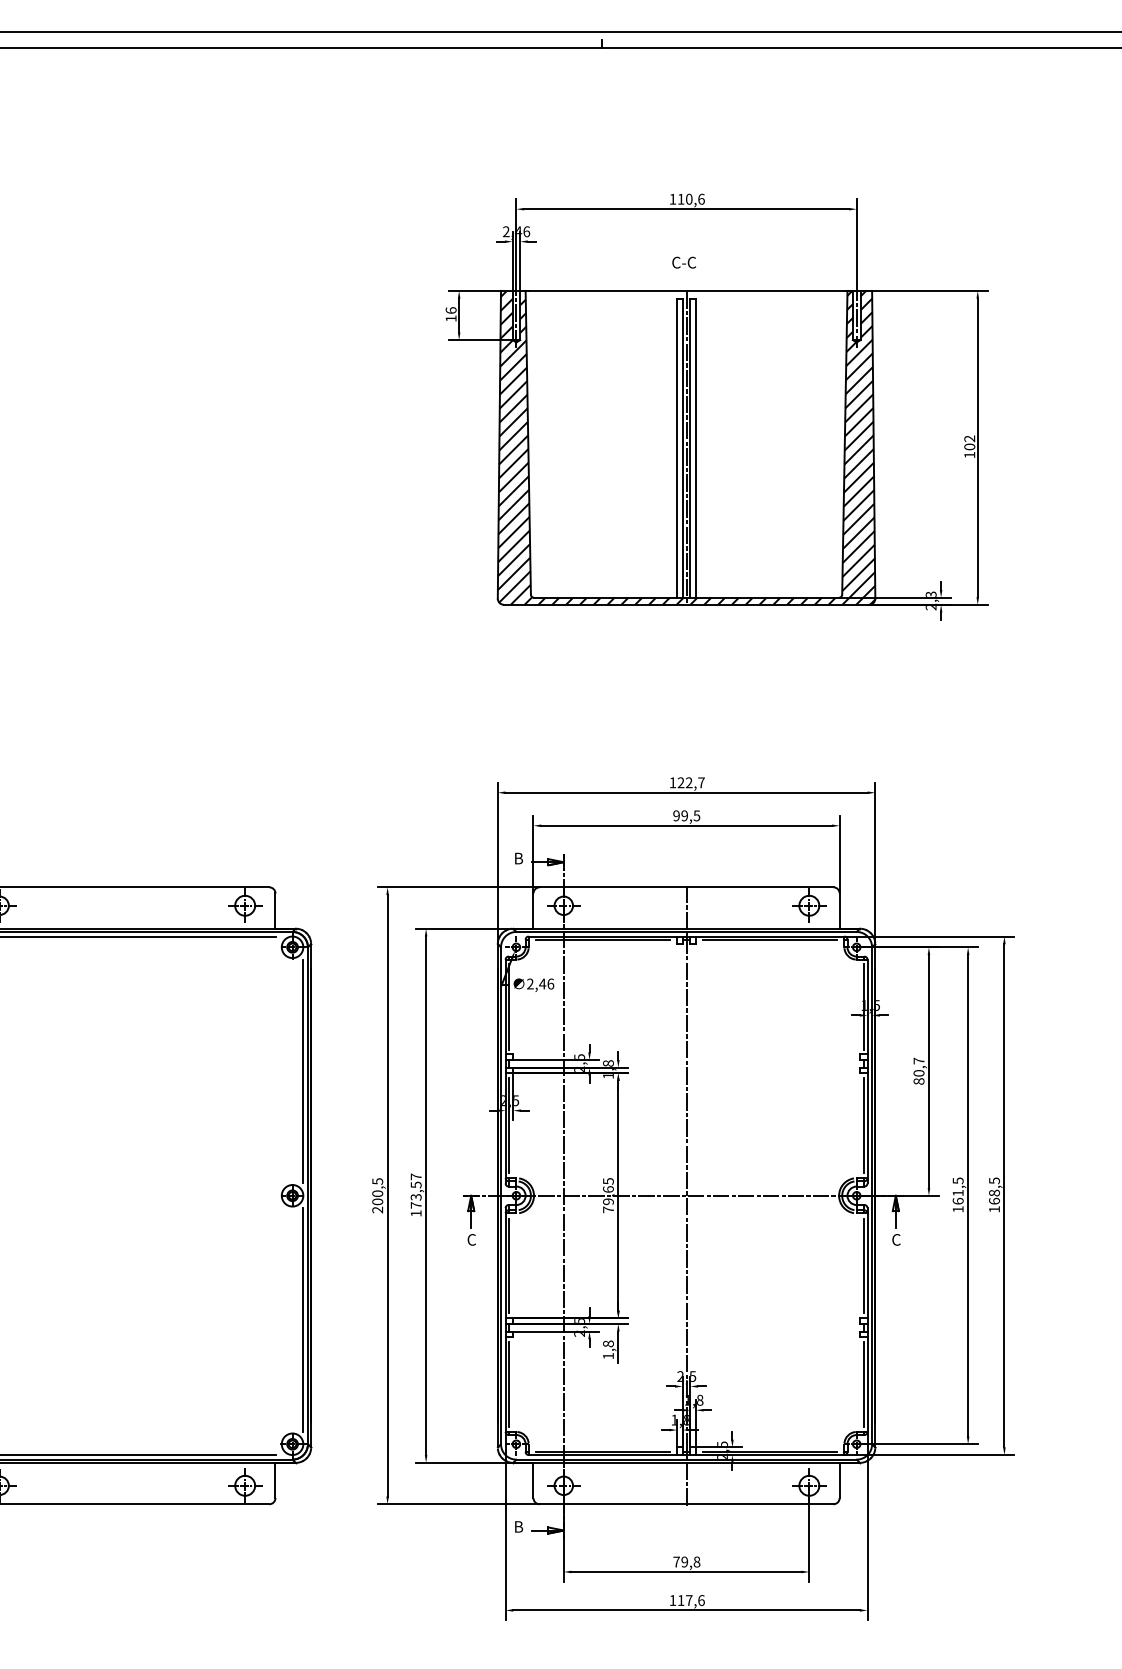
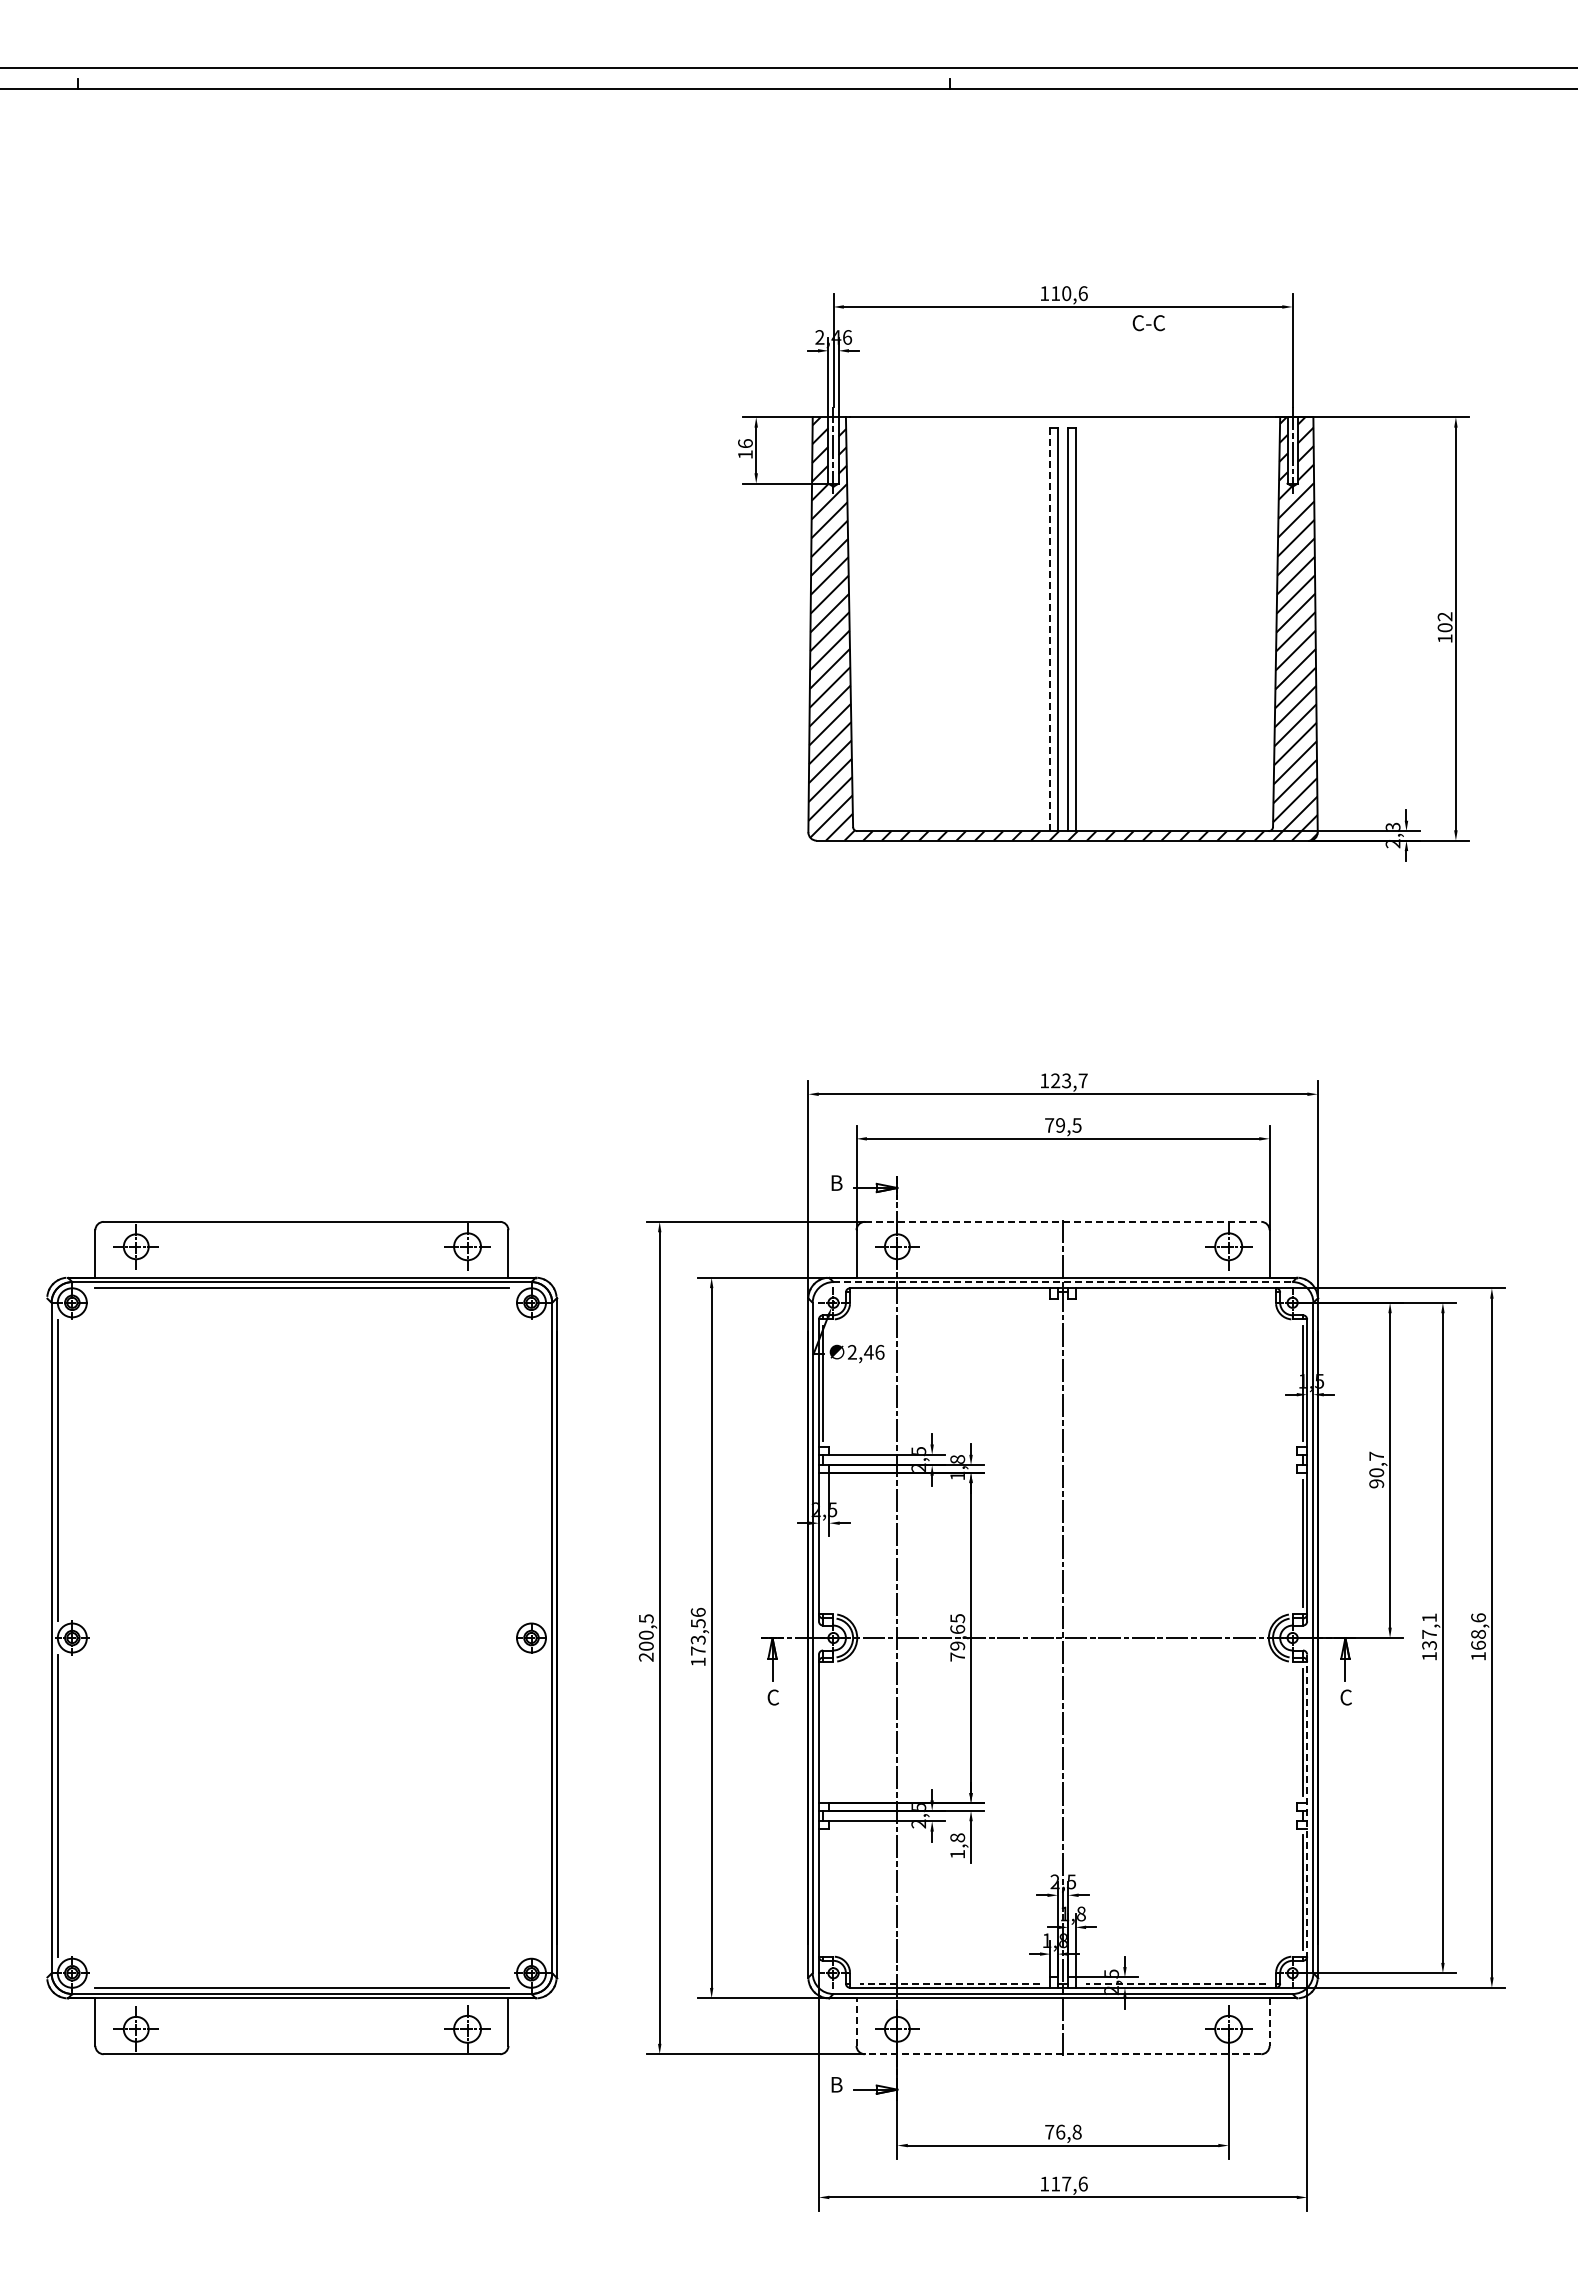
text: (683, 262) -> (1148, 323), moved
line: (677, 448) -> (1050, 629), solid -> dashed
line: (686, 448) -> (1063, 629), removed
text: (689, 783) -> (1066, 1081), 122,7 -> 123,7
text: (676, 815) -> (1049, 1125), 99,5 -> 79,5
line: (686, 887) -> (1063, 1221), solid -> dashed
line: (686, 932) -> (1063, 1282), solid -> dashed
line: (603, 939) -> (950, 1292), removed
line: (769, 939) -> (1175, 1292), removed
line: (303, 1071) -> (546, 1470), removed
text: (918, 1081) -> (1376, 1483), 80,7 -> 90,7
line: (509, 1125) -> (823, 1543), removed
text: (415, 1176) -> (697, 1611), 173,57 -> 173,56
text: (994, 1180) -> (1478, 1617), 168,5 -> 168,6
text: (958, 1190) -> (1429, 1631), 161,5 -> 137,1
line: (509, 1265) -> (823, 1732), removed
line: (303, 1319) -> (546, 1805), removed
line: (867, 1320) -> (1307, 1806), solid -> dashed
line: (509, 1384) -> (823, 1892), removed
line: (602, 1451) -> (949, 1983), solid -> dashed
line: (769, 1451) -> (1175, 1983), solid -> dashed
line: (533, 1480) -> (856, 2022), solid -> dashed
line: (839, 1480) -> (1269, 2022), solid -> dashed
line: (686, 1504) -> (1062, 2054), solid -> dashed
text: (684, 1561) -> (1060, 2131), 79,8 -> 76,8

